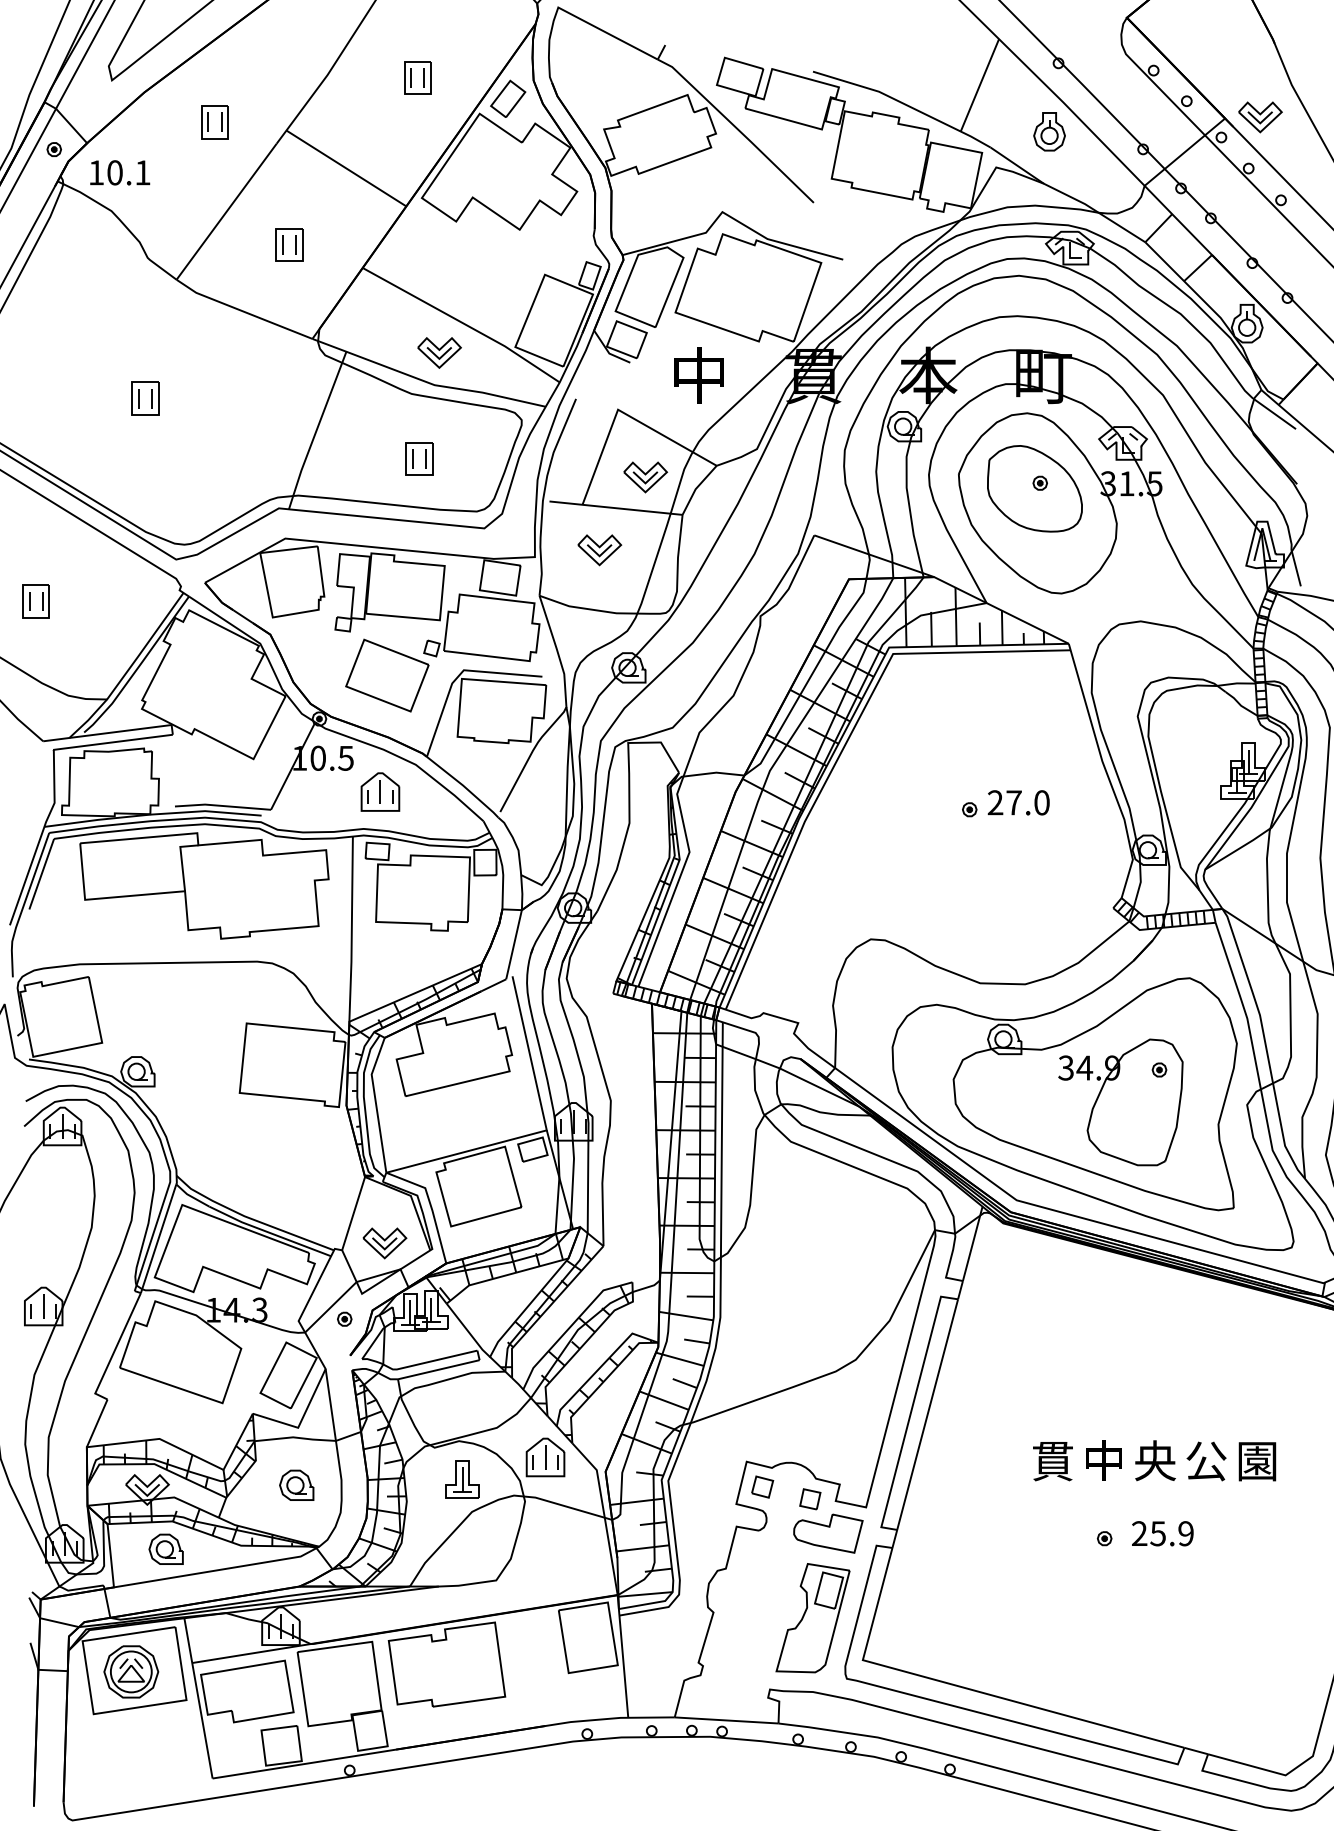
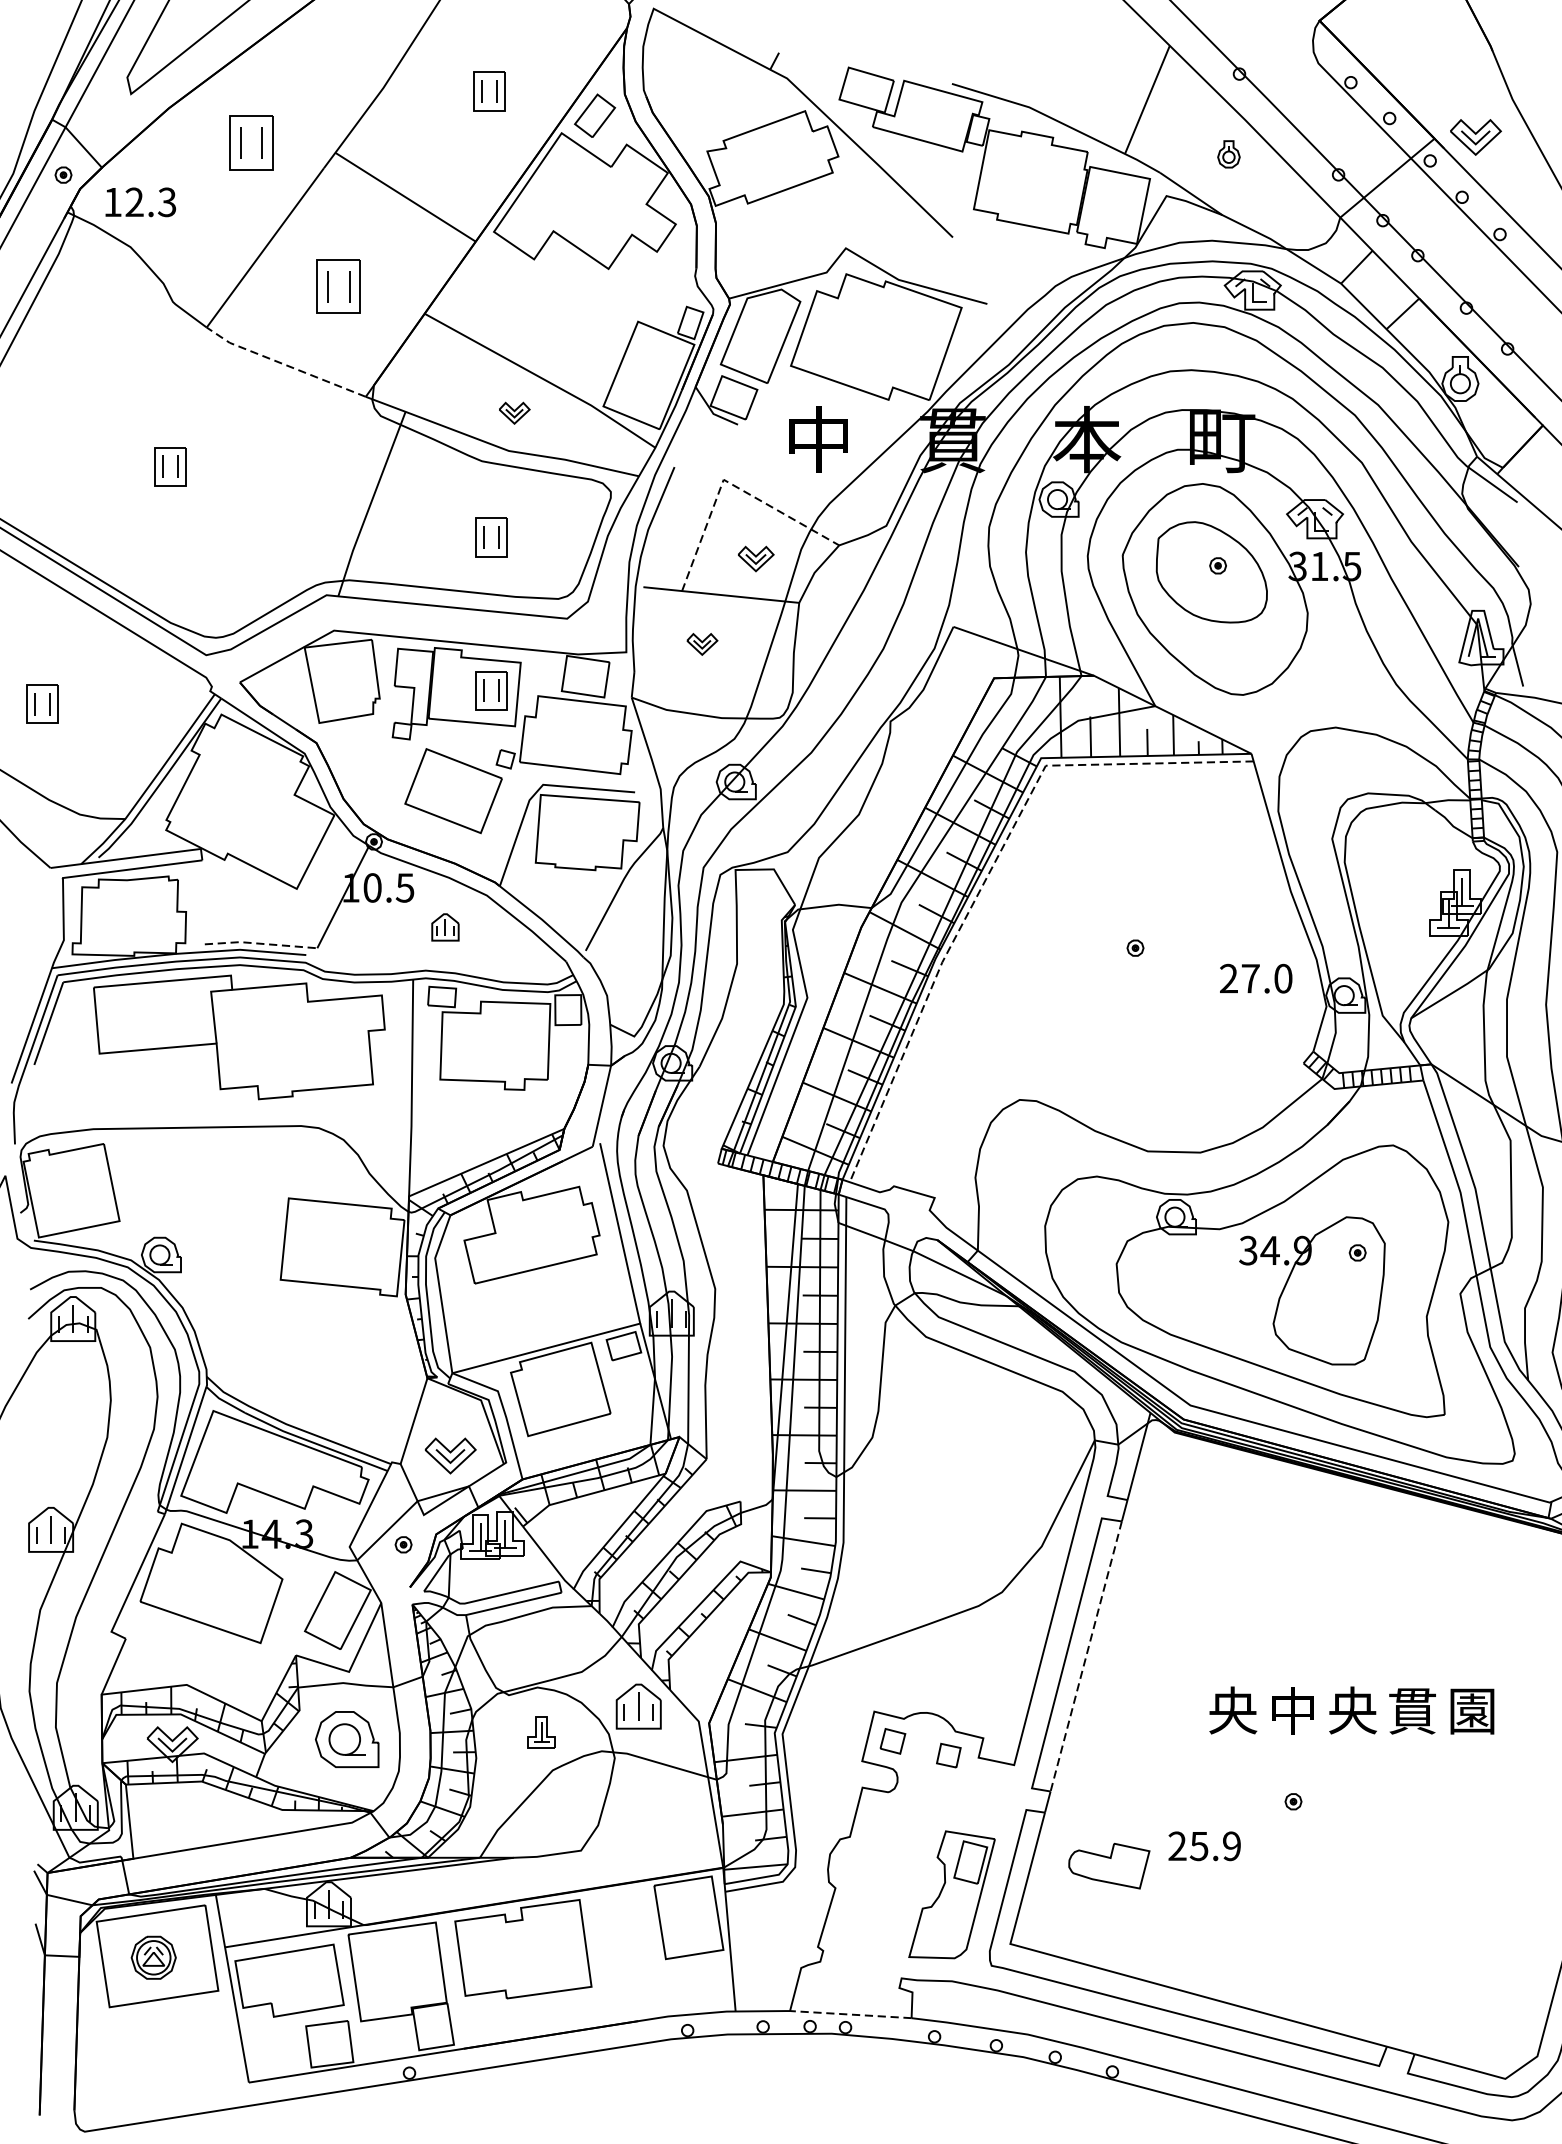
part: (214, 122) -> (251, 143), size x1.4
part: (1049, 131) -> (1228, 153), size x0.6
text: (128, 172) -> (150, 201), 10.1 -> 12.3
part: (289, 244) -> (338, 286), size x1.4
line: (242, 311) -> (283, 364), solid -> dashed
part: (439, 352) -> (514, 412), size x0.6
line: (623, 412) -> (730, 482), solid -> dashed
part: (645, 477) -> (755, 559), size x0.7
part: (599, 550) -> (701, 644), size x0.6
part: (419, 589) -> (491, 690), added
line: (842, 749) -> (986, 877), solid -> dashed
part: (380, 791) -> (445, 926), size x0.6
text: (1018, 802) -> (1255, 978), moved
line: (222, 805) -> (260, 943), solid -> dashed
line: (927, 1415) -> (1086, 1657), solid -> dashed
text: (1052, 1460) -> (1232, 1710), 貫 -> 央
text: (1206, 1461) -> (1412, 1711), 公 -> 貫
part: (462, 1479) -> (541, 1732), size x0.7
part: (296, 1484) -> (347, 1738), size x1.6
part: (828, 1533) -> (1109, 1865), moved
text: (1162, 1533) -> (1204, 1846), moved
part: (165, 1548) -> (193, 1813), removed
part: (131, 1671) -> (153, 1957), size x0.7
line: (726, 1720) -> (850, 2014), solid -> dashed

